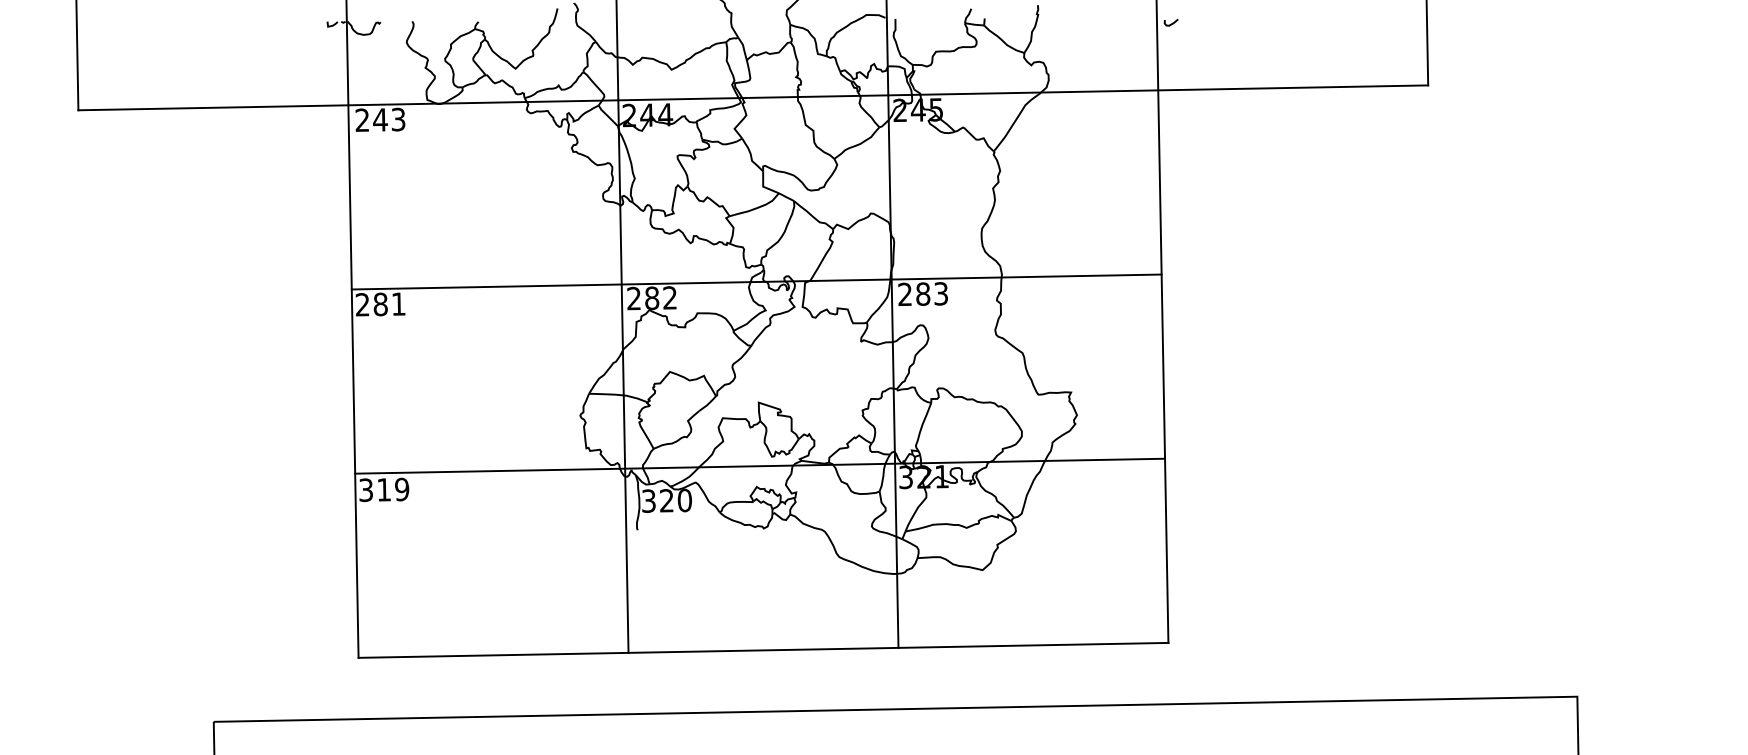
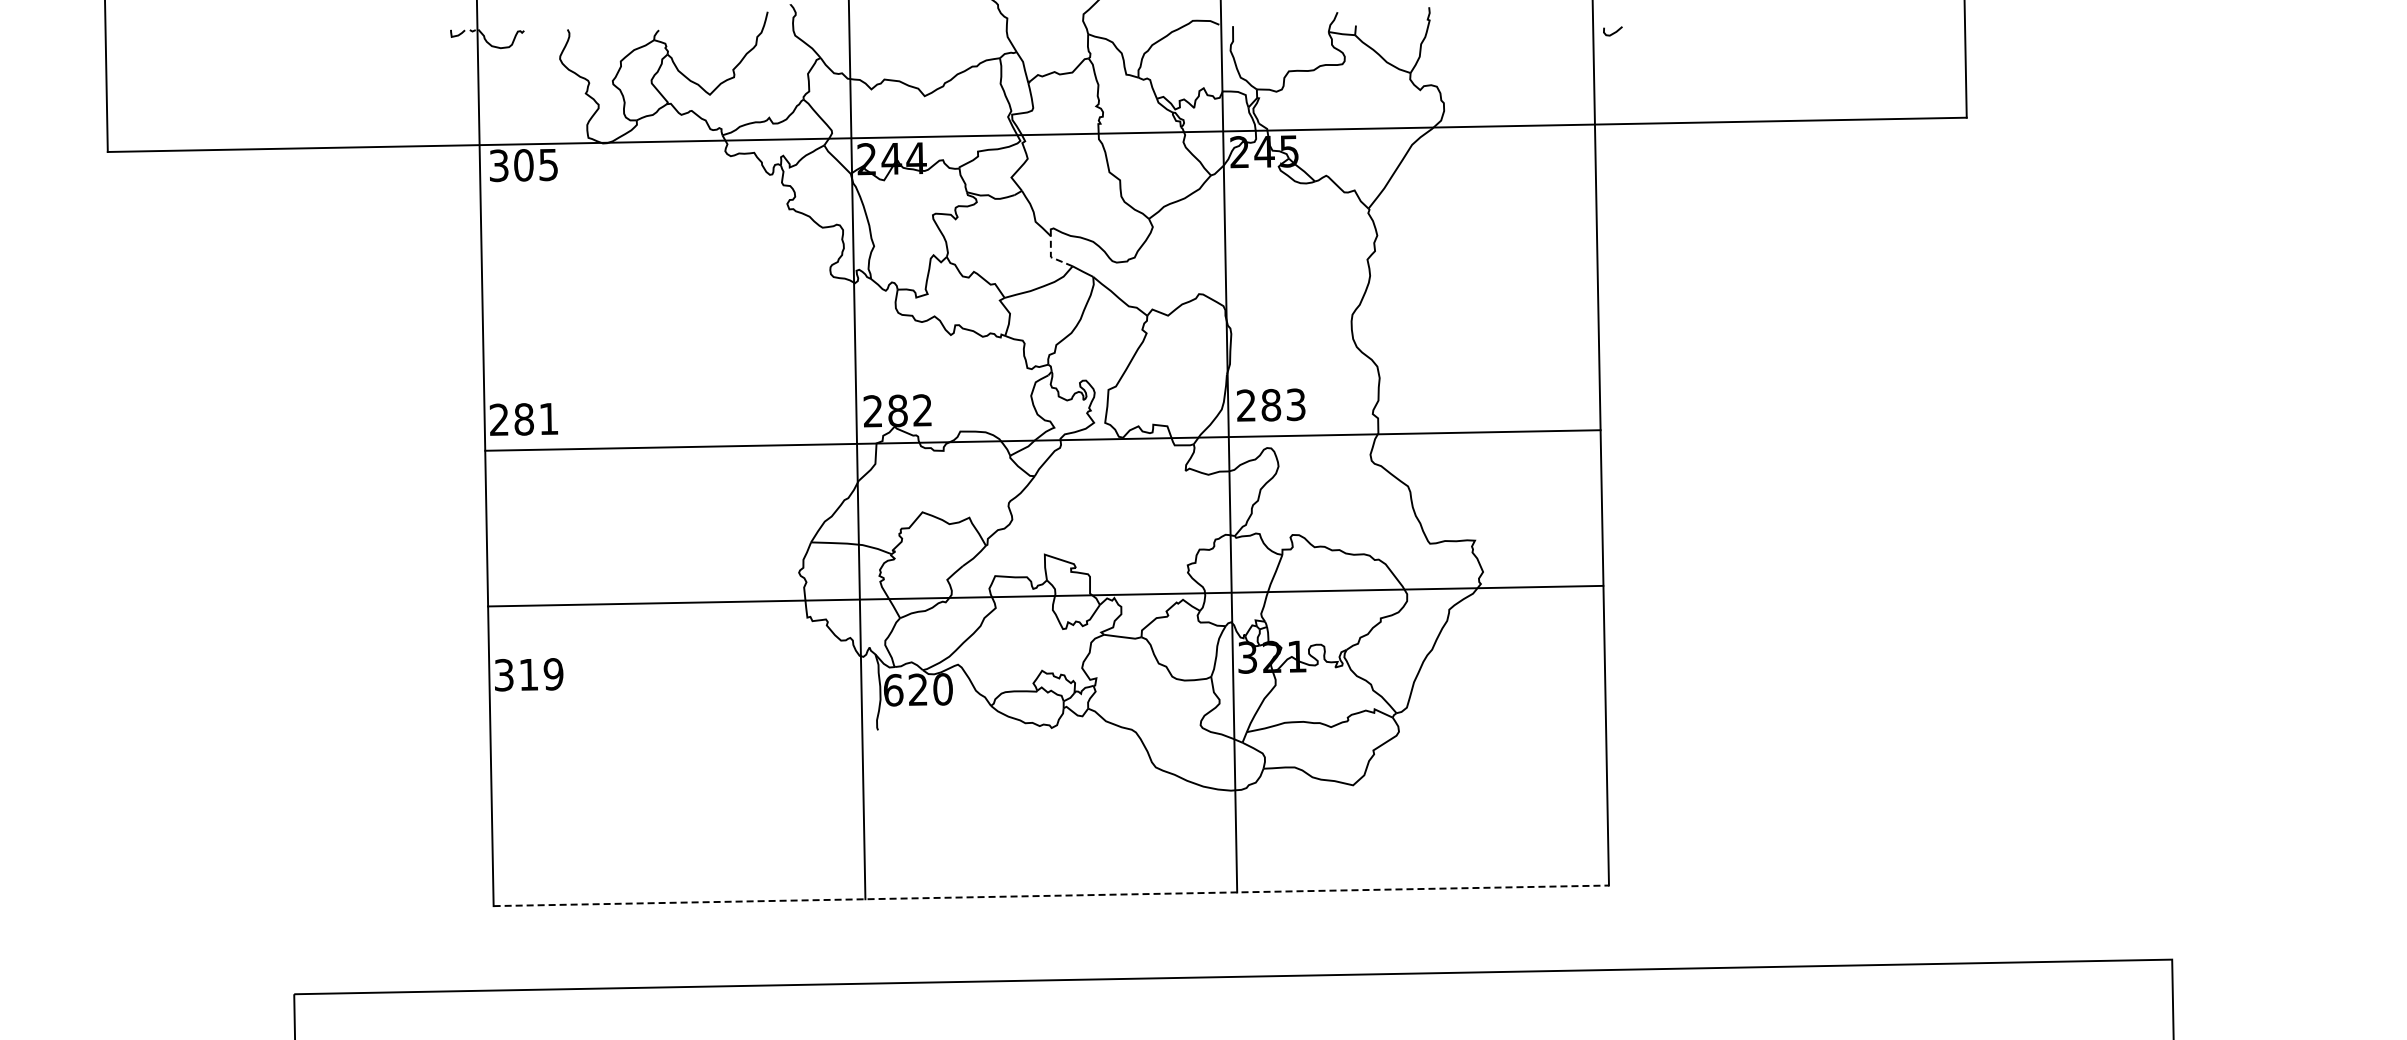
text: (380, 120) -> (523, 165), 243 -> 305
line: (762, 186) -> (1050, 257), solid -> dashed
line: (756, 282) -> (1042, 440), moved
line: (760, 465) -> (1045, 595), moved
text: (648, 501) -> (893, 690), 320 -> 620
line: (763, 650) -> (1051, 895), solid -> dashed

